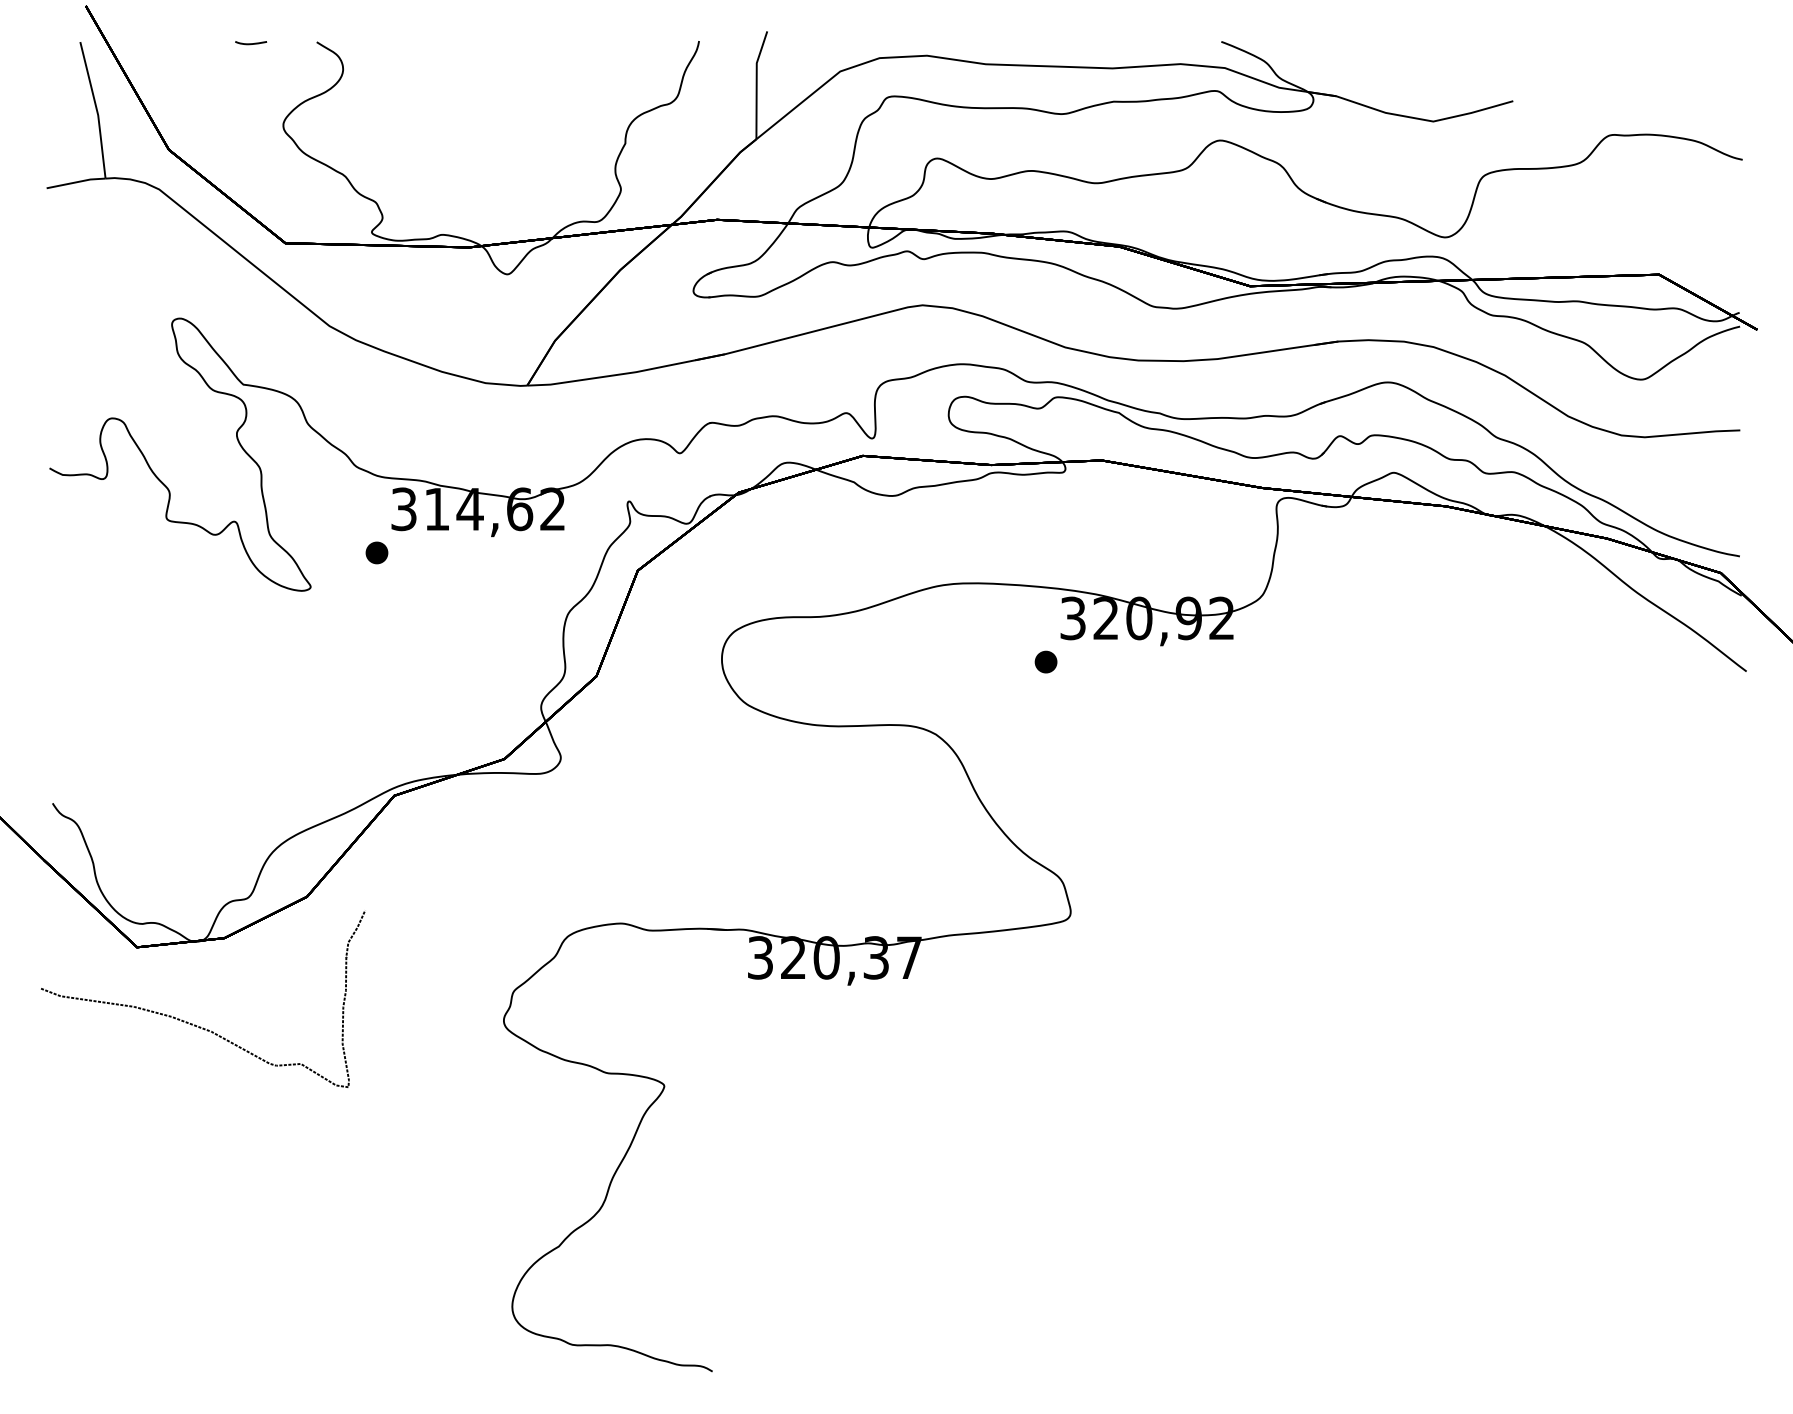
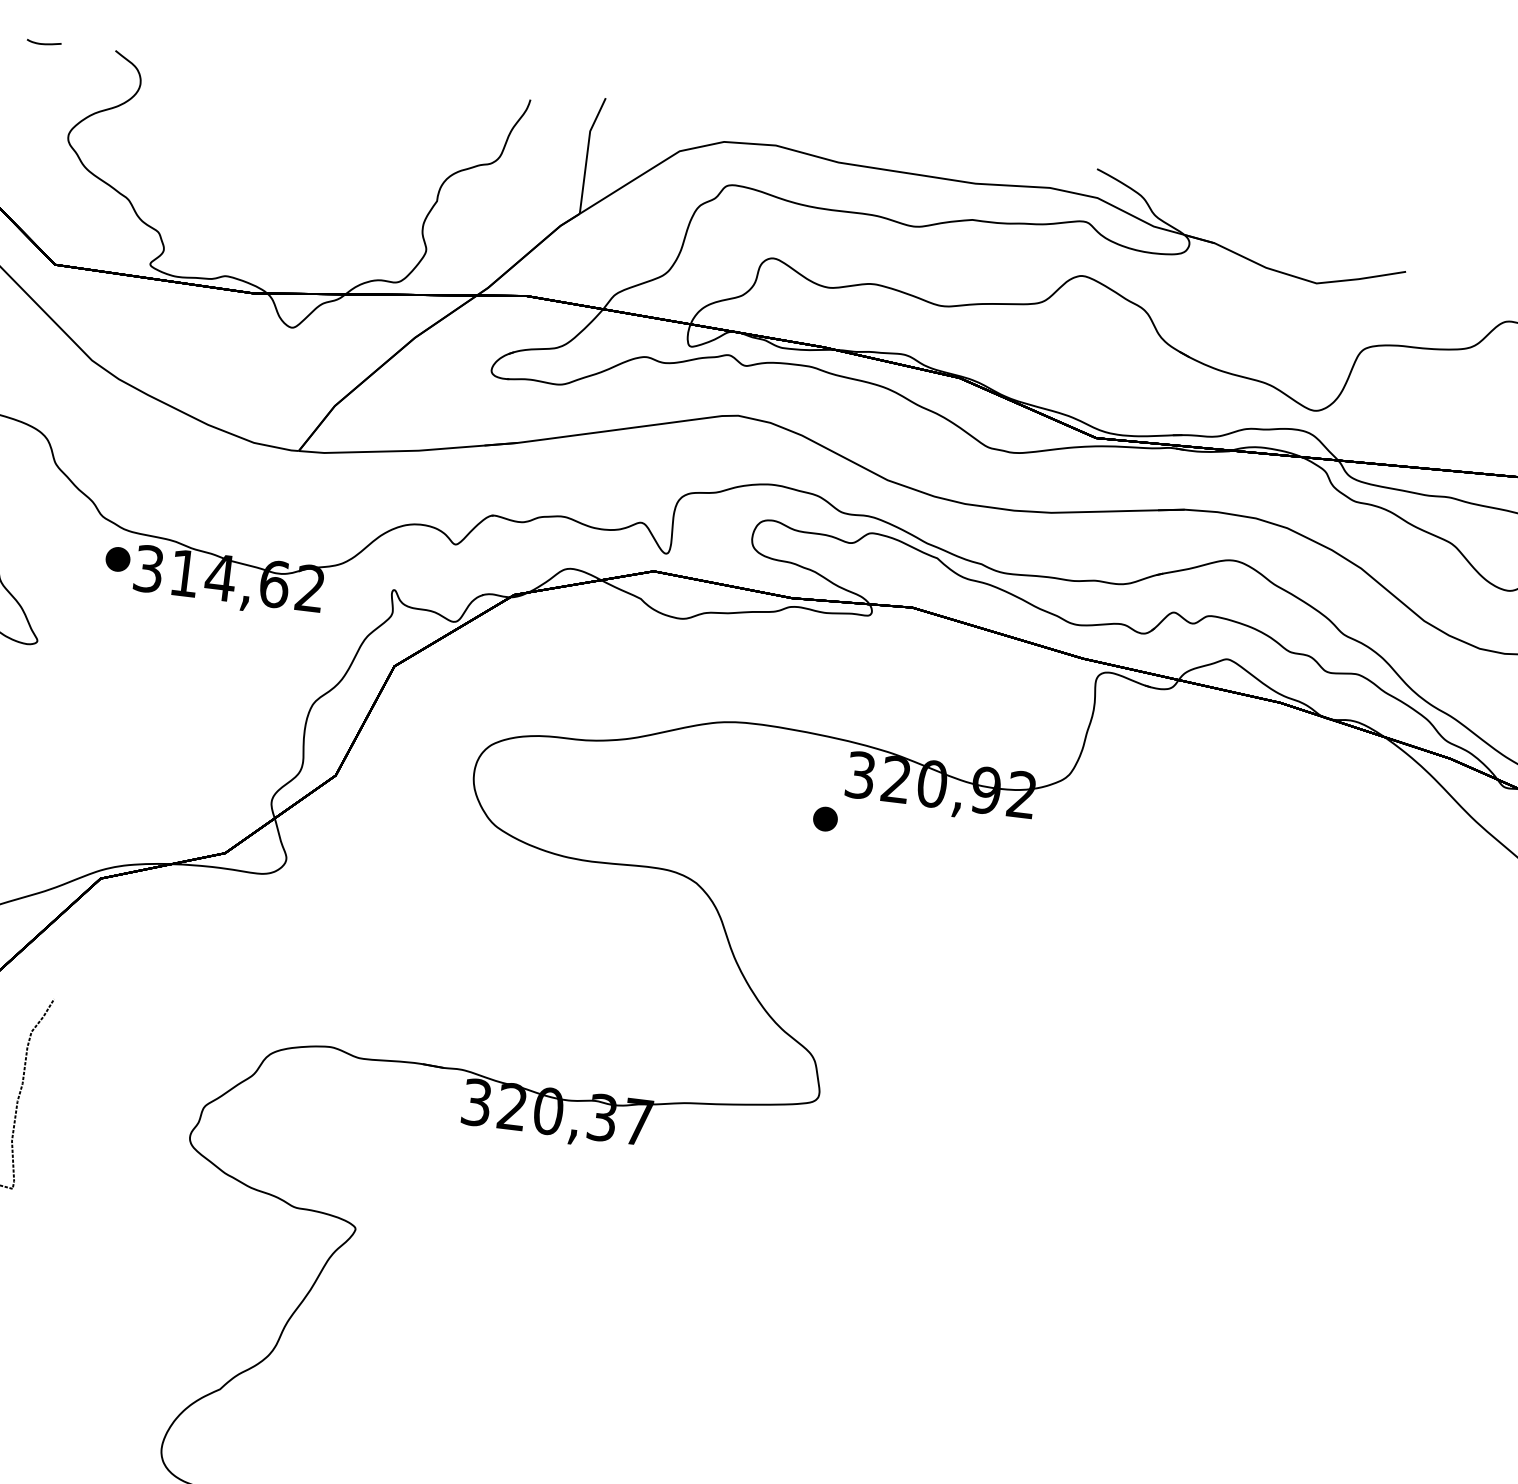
part: (376, 552) -> (117, 558), moved

